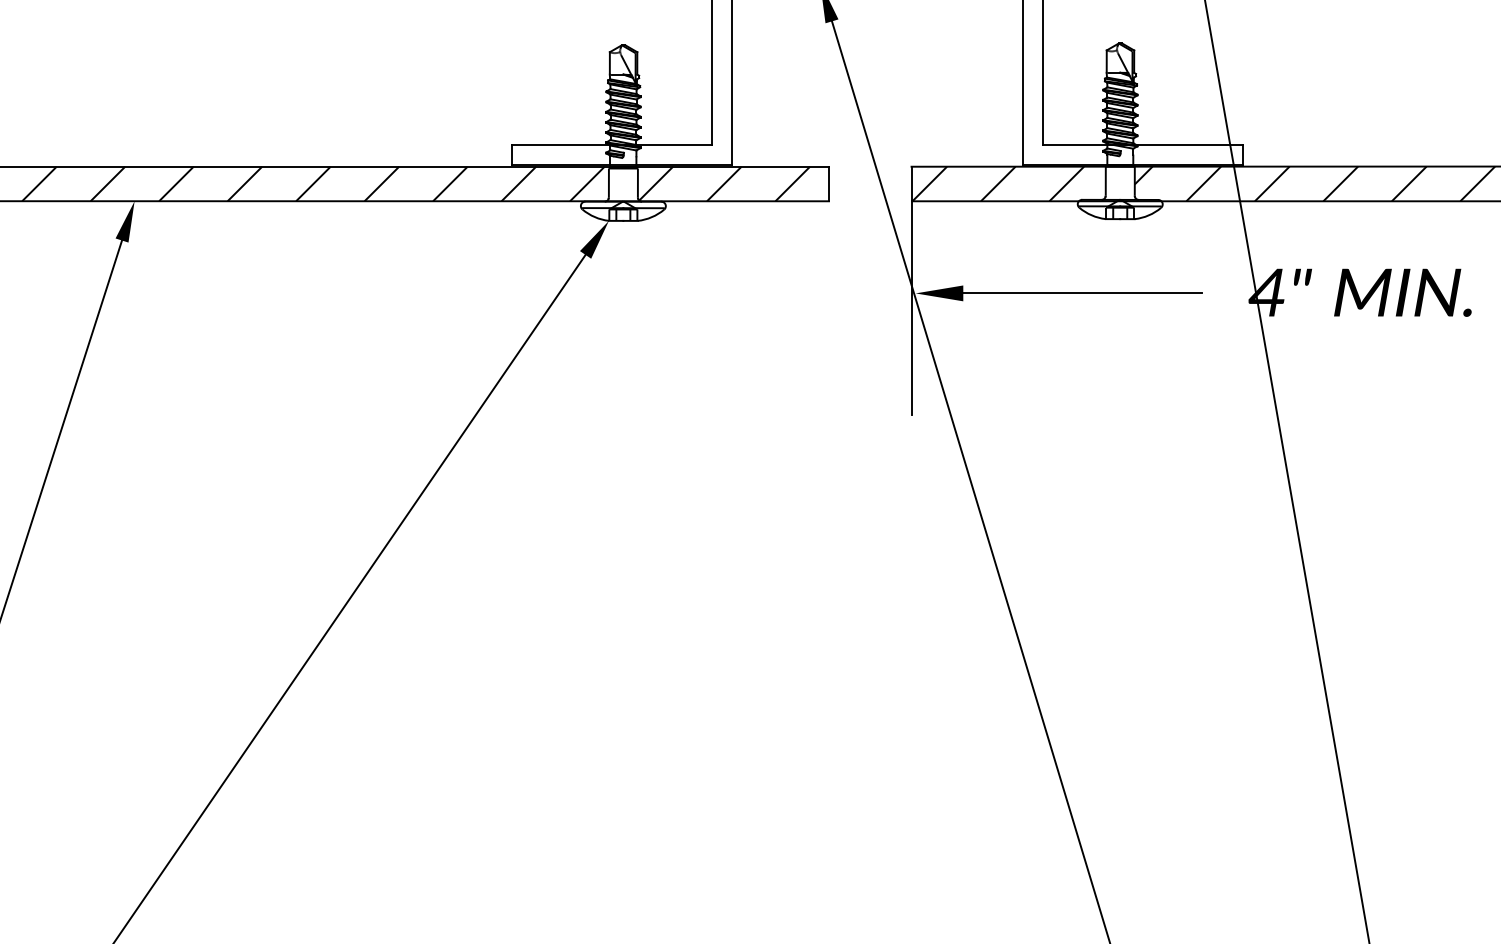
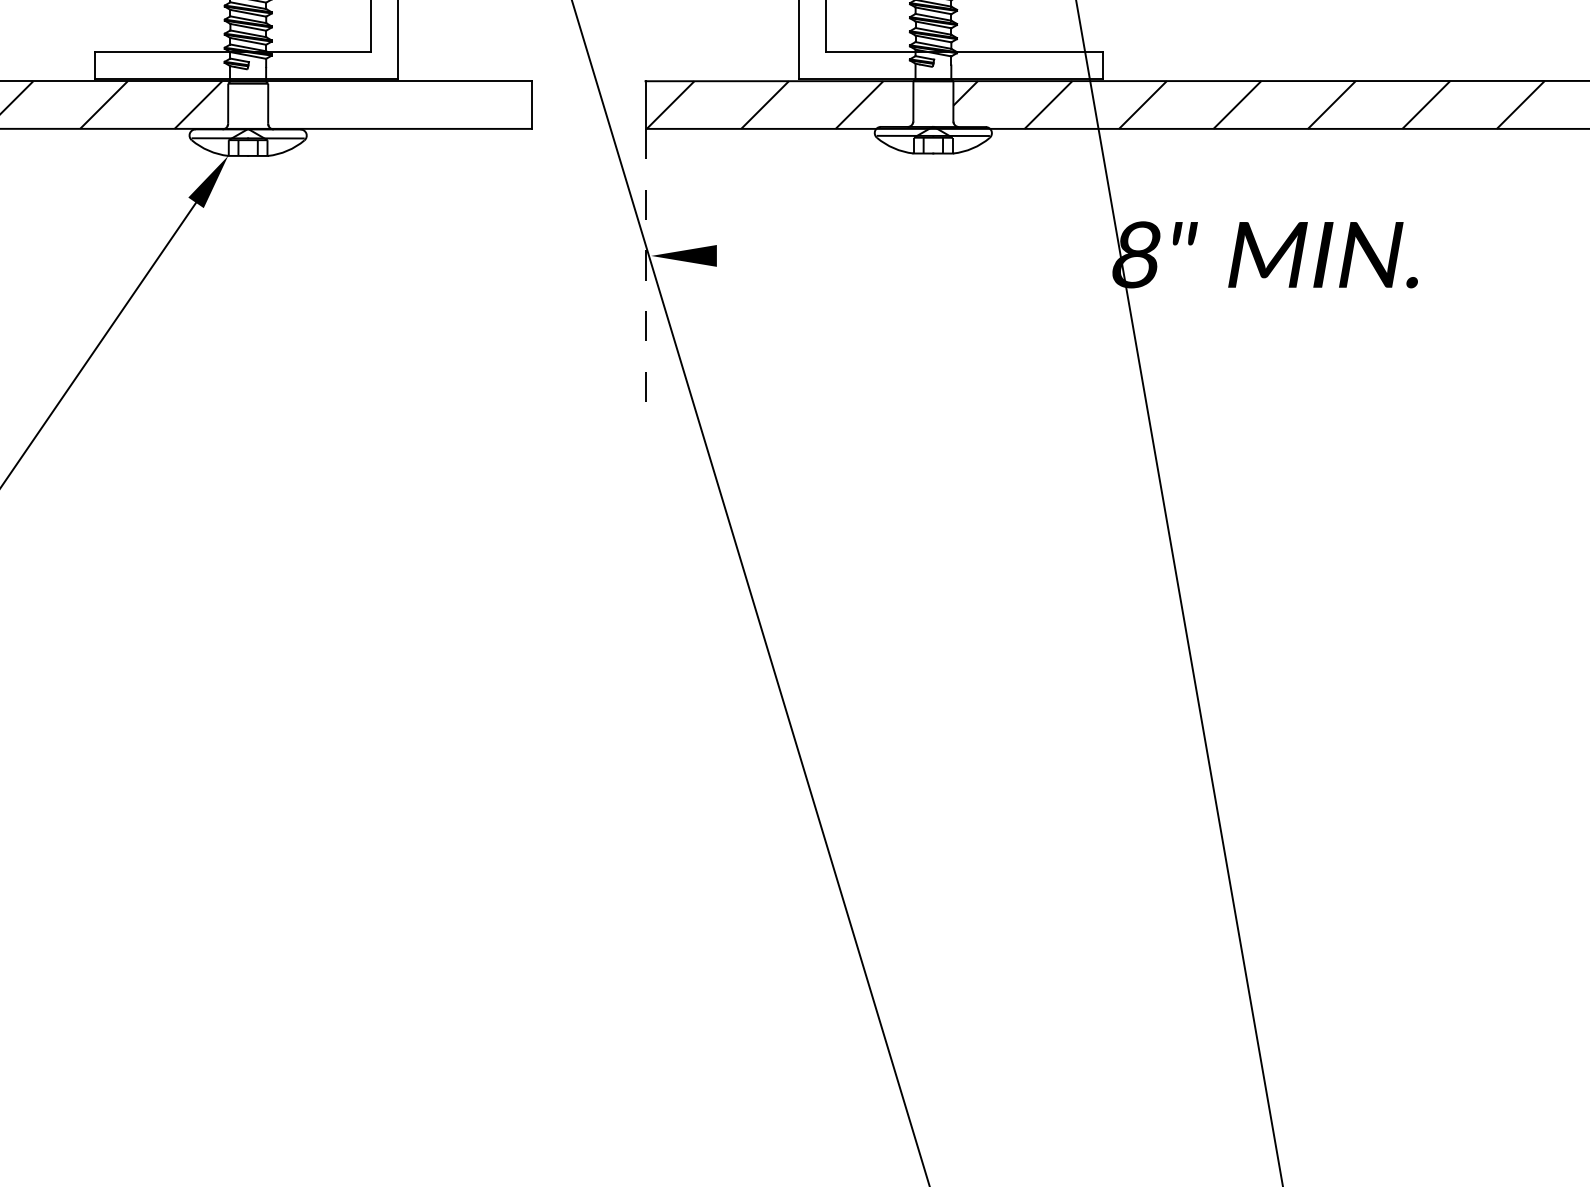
hatch: (724, 183) -> (387, 104), removed
text: (1266, 292) -> (1135, 254), 4" -> 8"
line: (1082, 293) -> (881, 256), removed
line: (911, 308) -> (645, 276), solid -> dashed

